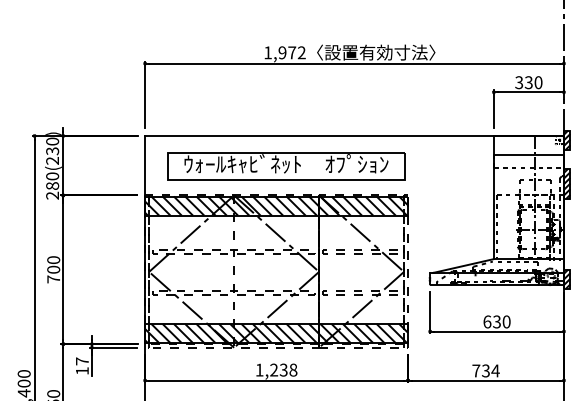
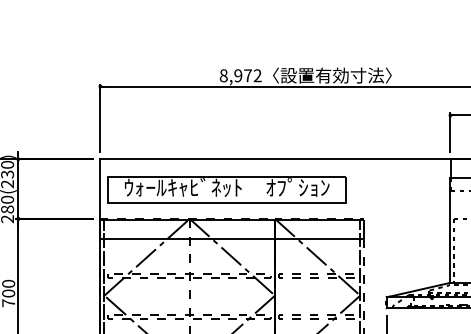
text: (268, 52) -> (224, 75), 1,972 -> 8,972
part: (286, 166) -> (227, 189), moved
hatch: (276, 205) -> (232, 229), removed

